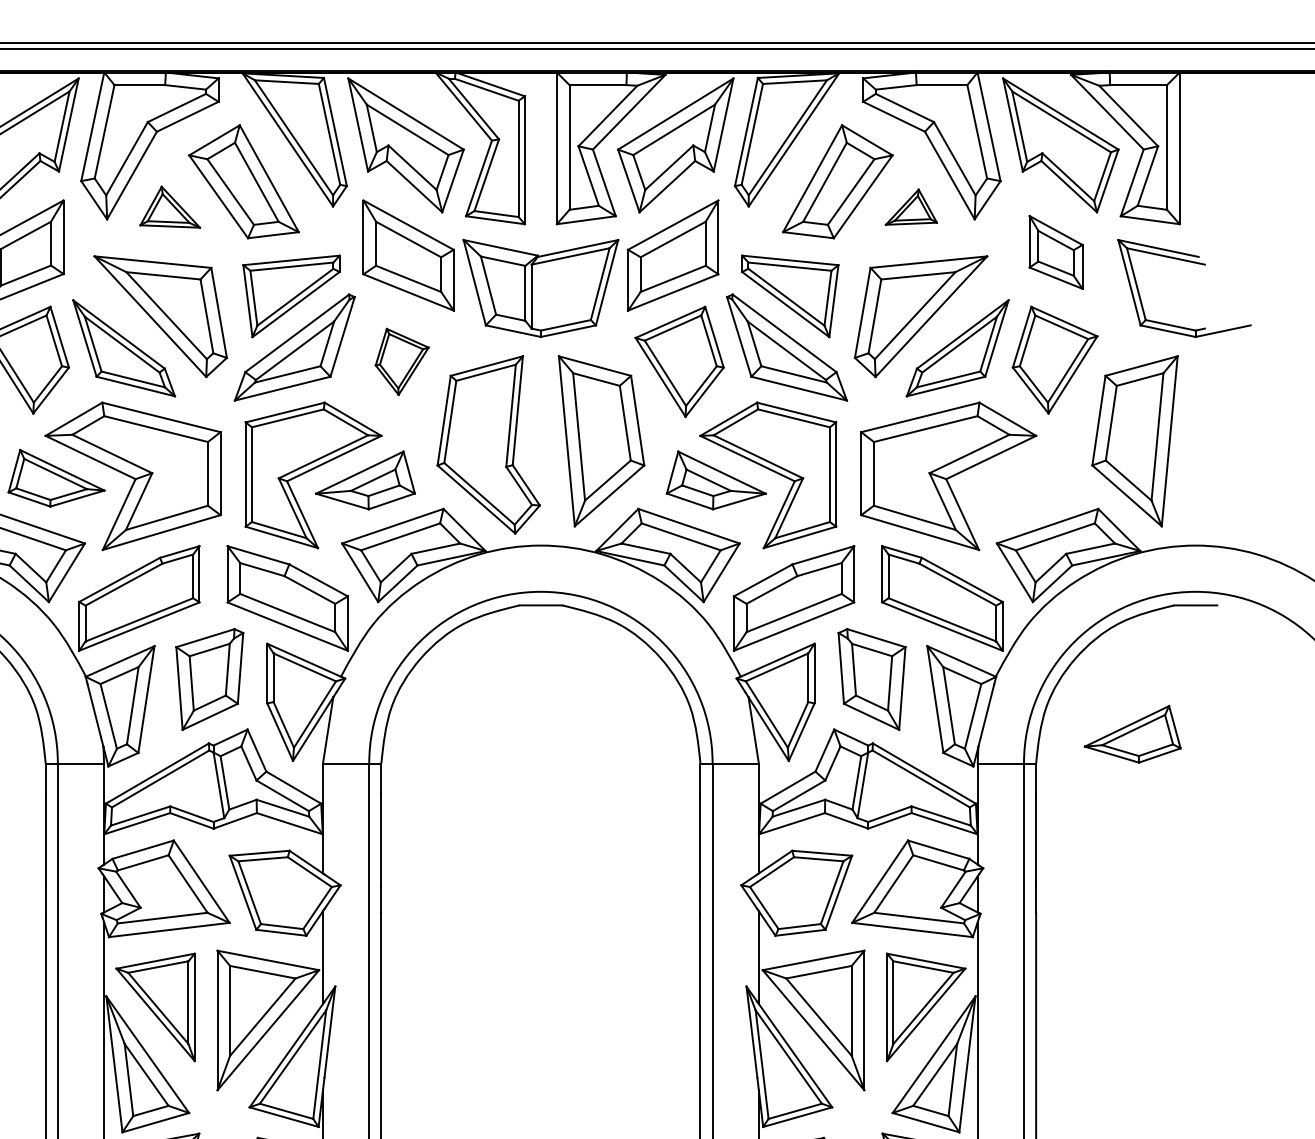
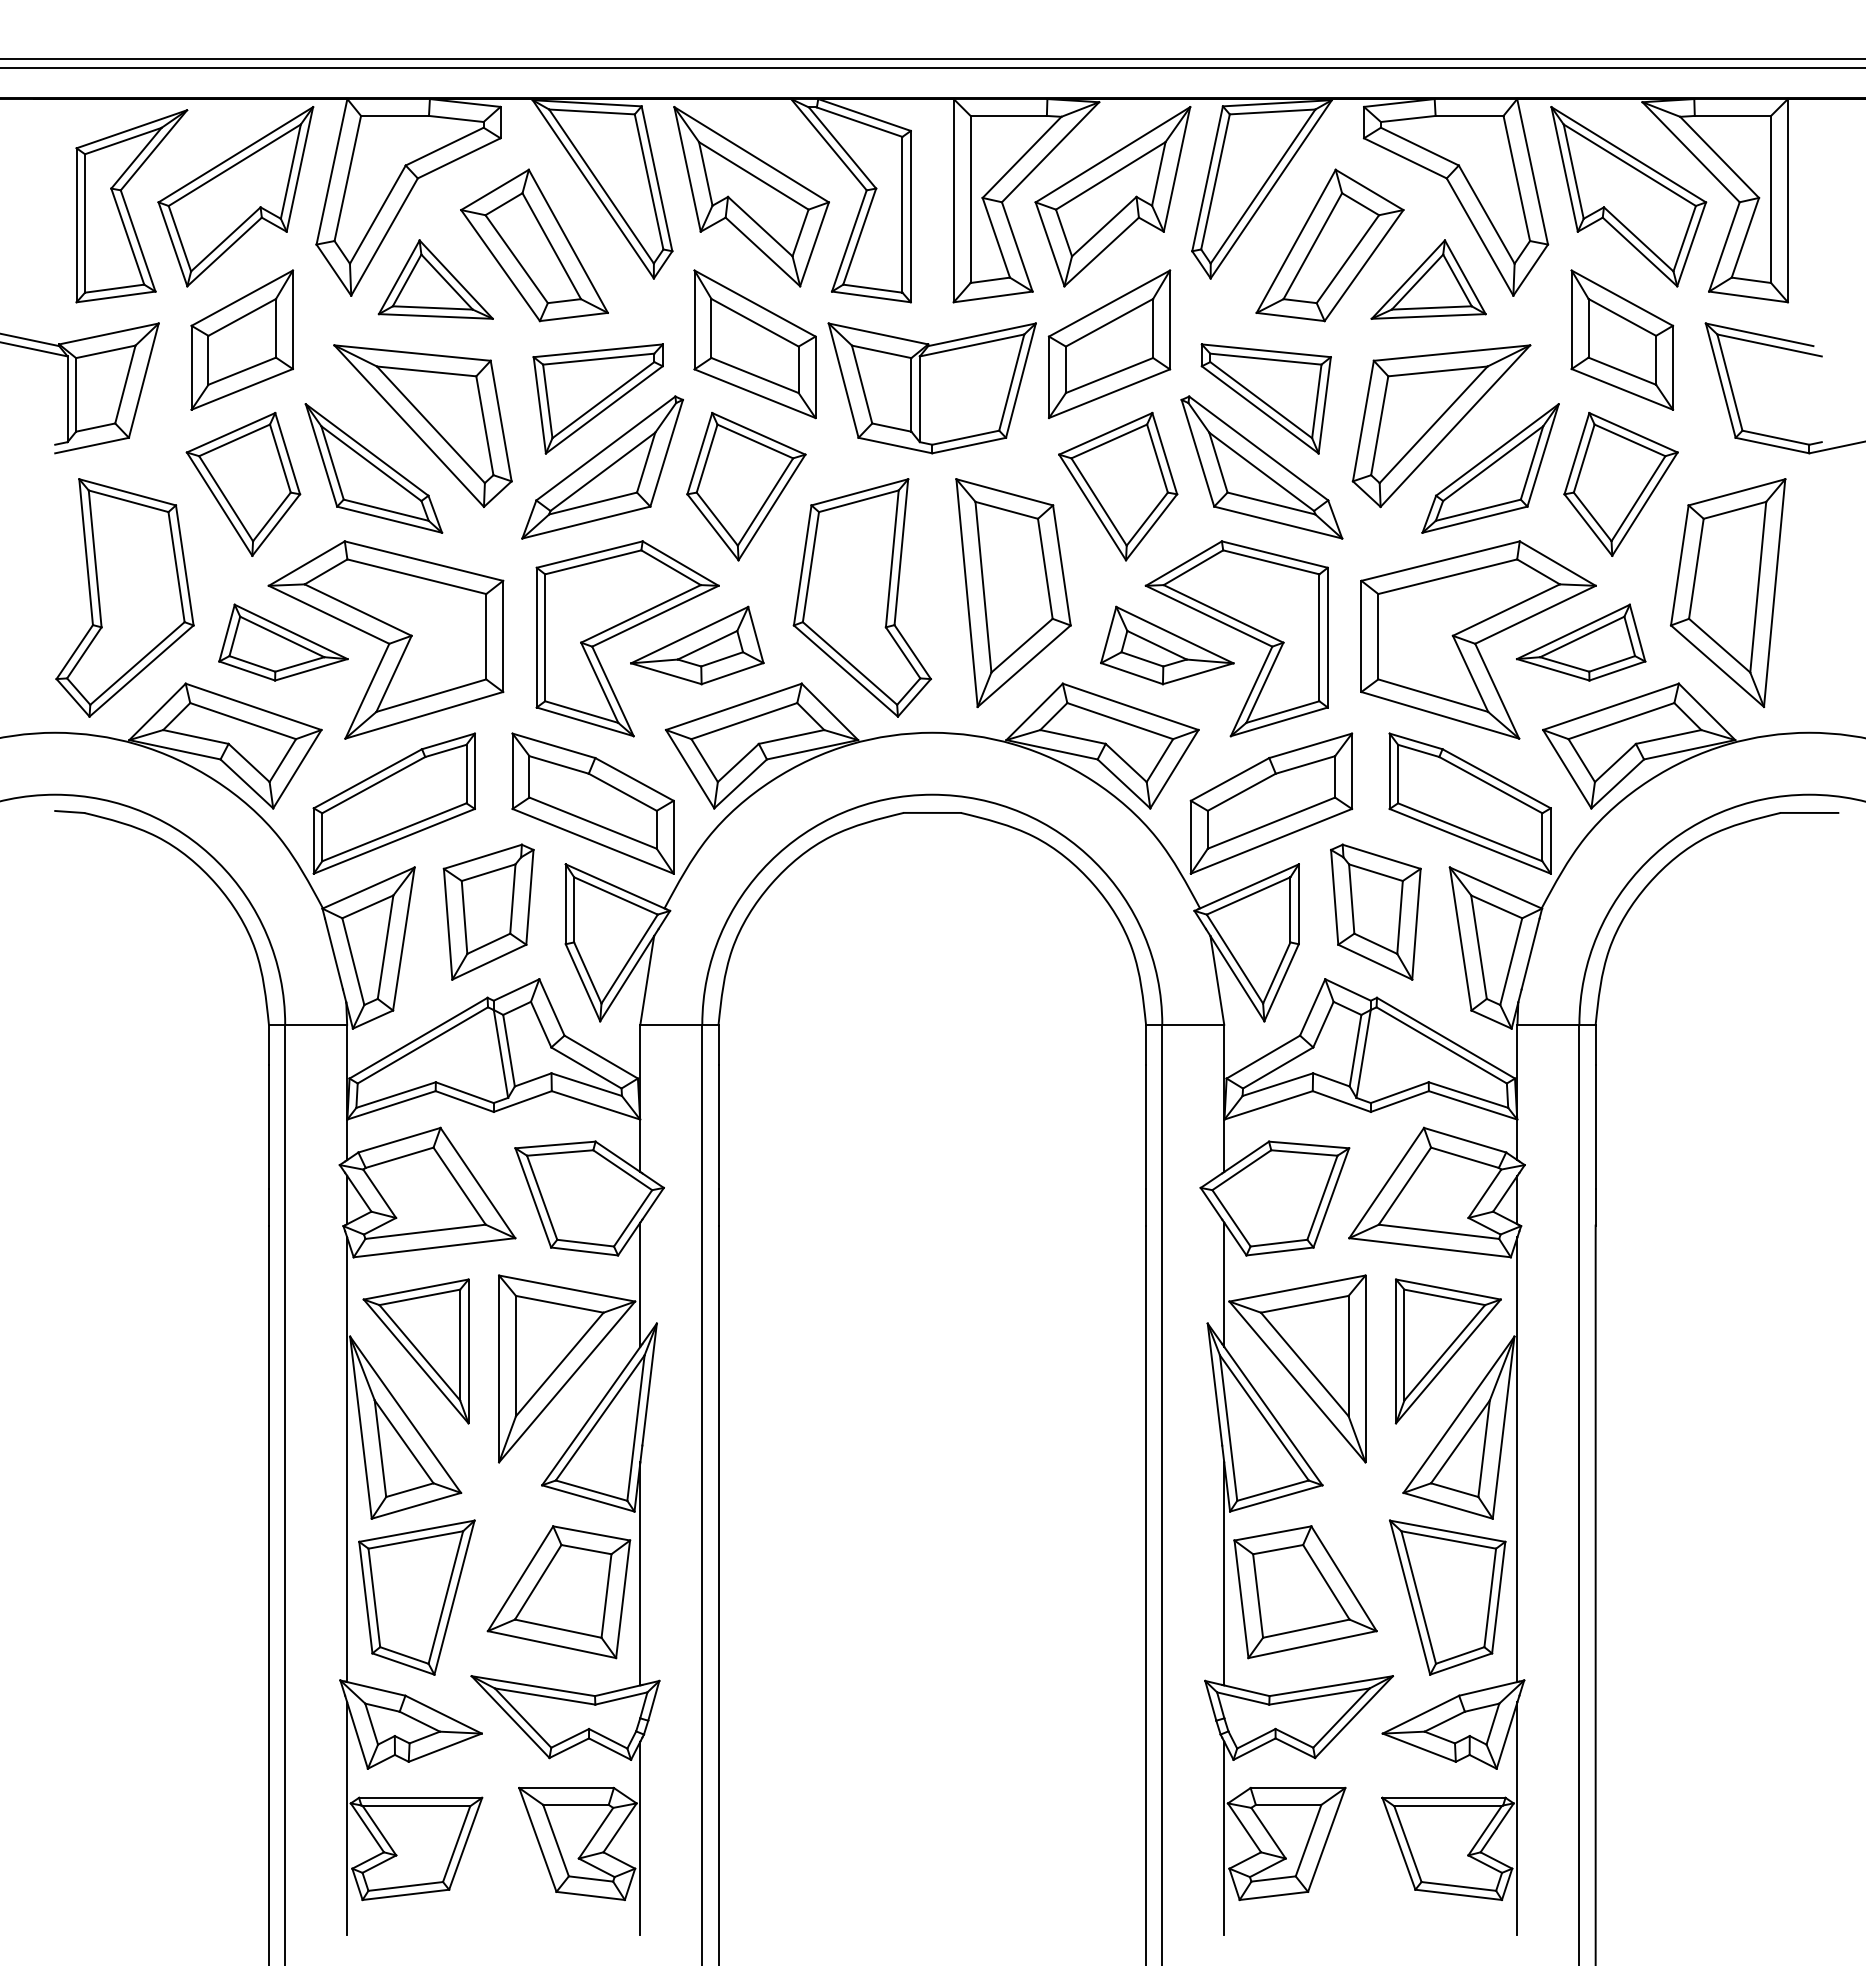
part: (170, 207) -> (435, 279), size x1.43
part: (911, 207) -> (1428, 279), size x1.67
part: (1056, 251) -> (1622, 339), size x1.43
part: (402, 361) -> (746, 486), size x1.67
part: (1133, 734) -> (1581, 642), moved

